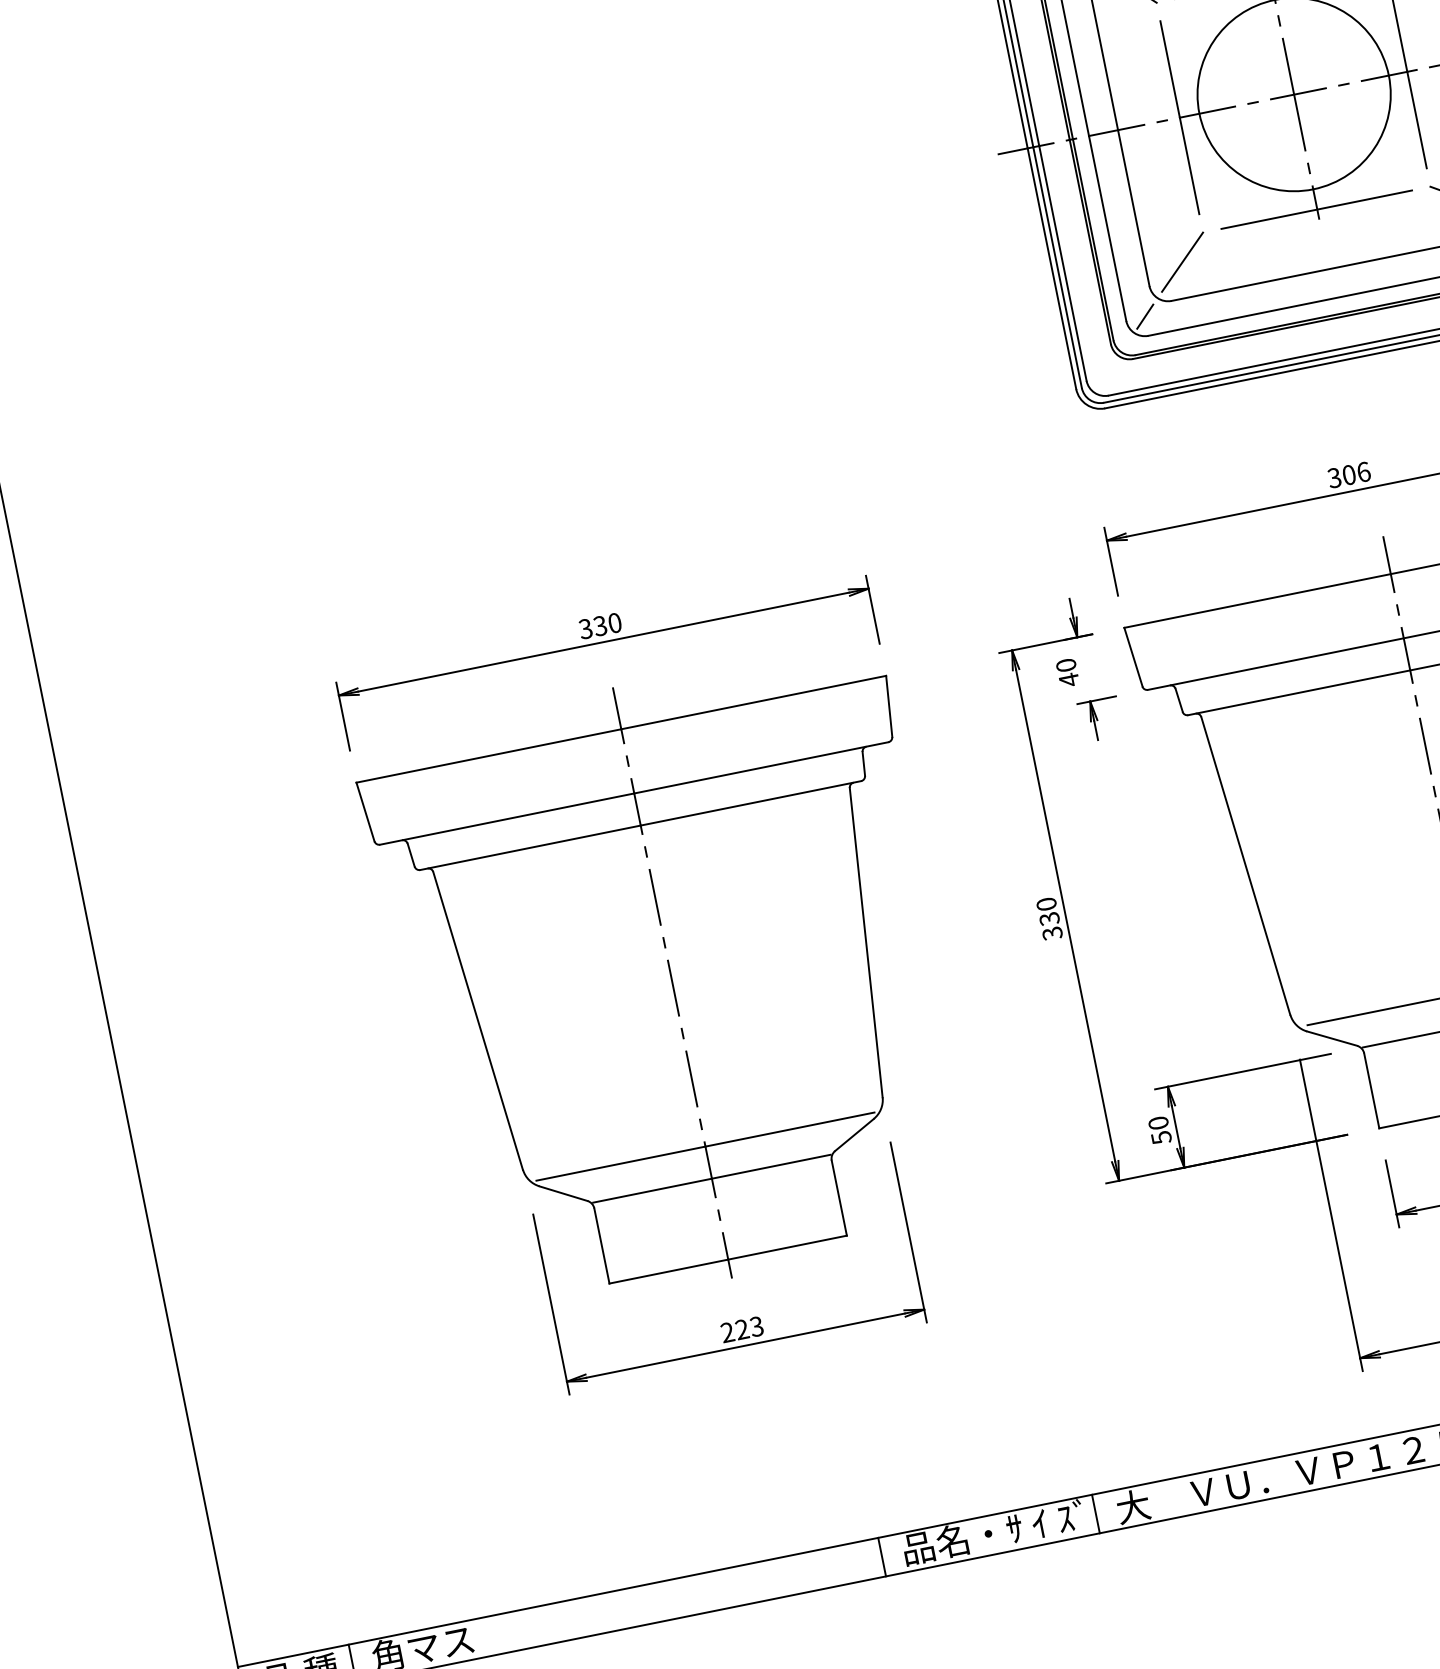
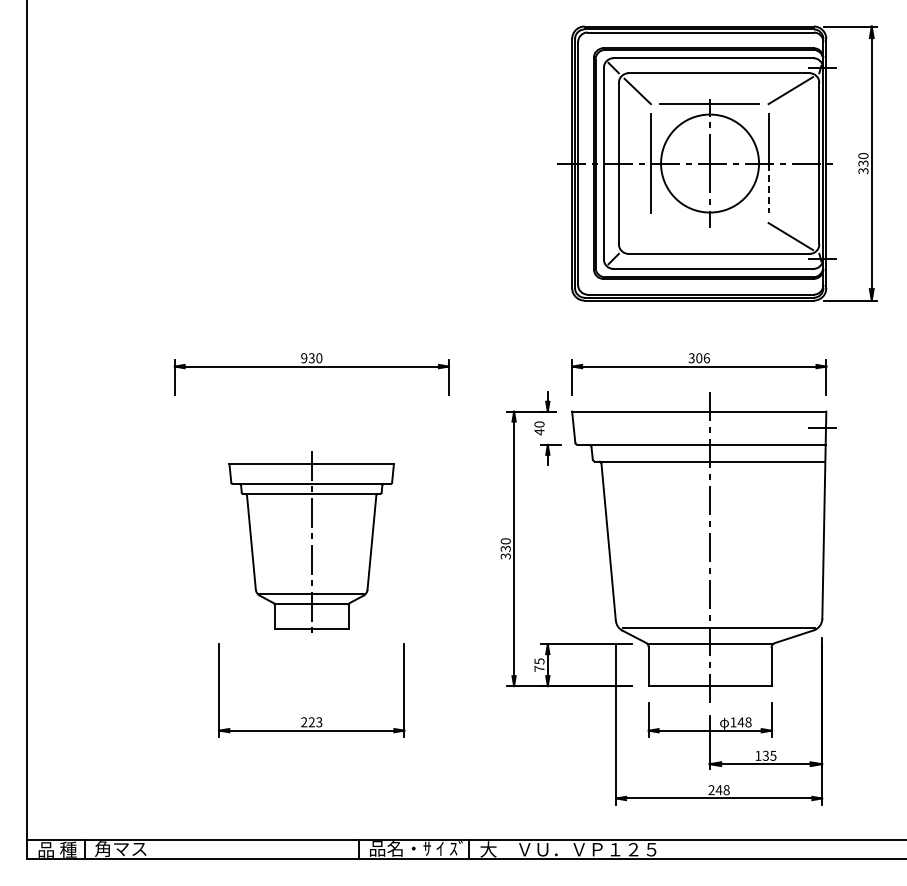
line: (1416, 120) -> (768, 188), solid -> dashed
line: (1316, 210) -> (709, 223), removed
line: (1181, 261) -> (637, 235), removed
text: (586, 629) -> (304, 358), 330 -> 930
part: (671, 982) -> (311, 542), size x0.6
text: (1160, 1131) -> (539, 665), 50 -> 75

